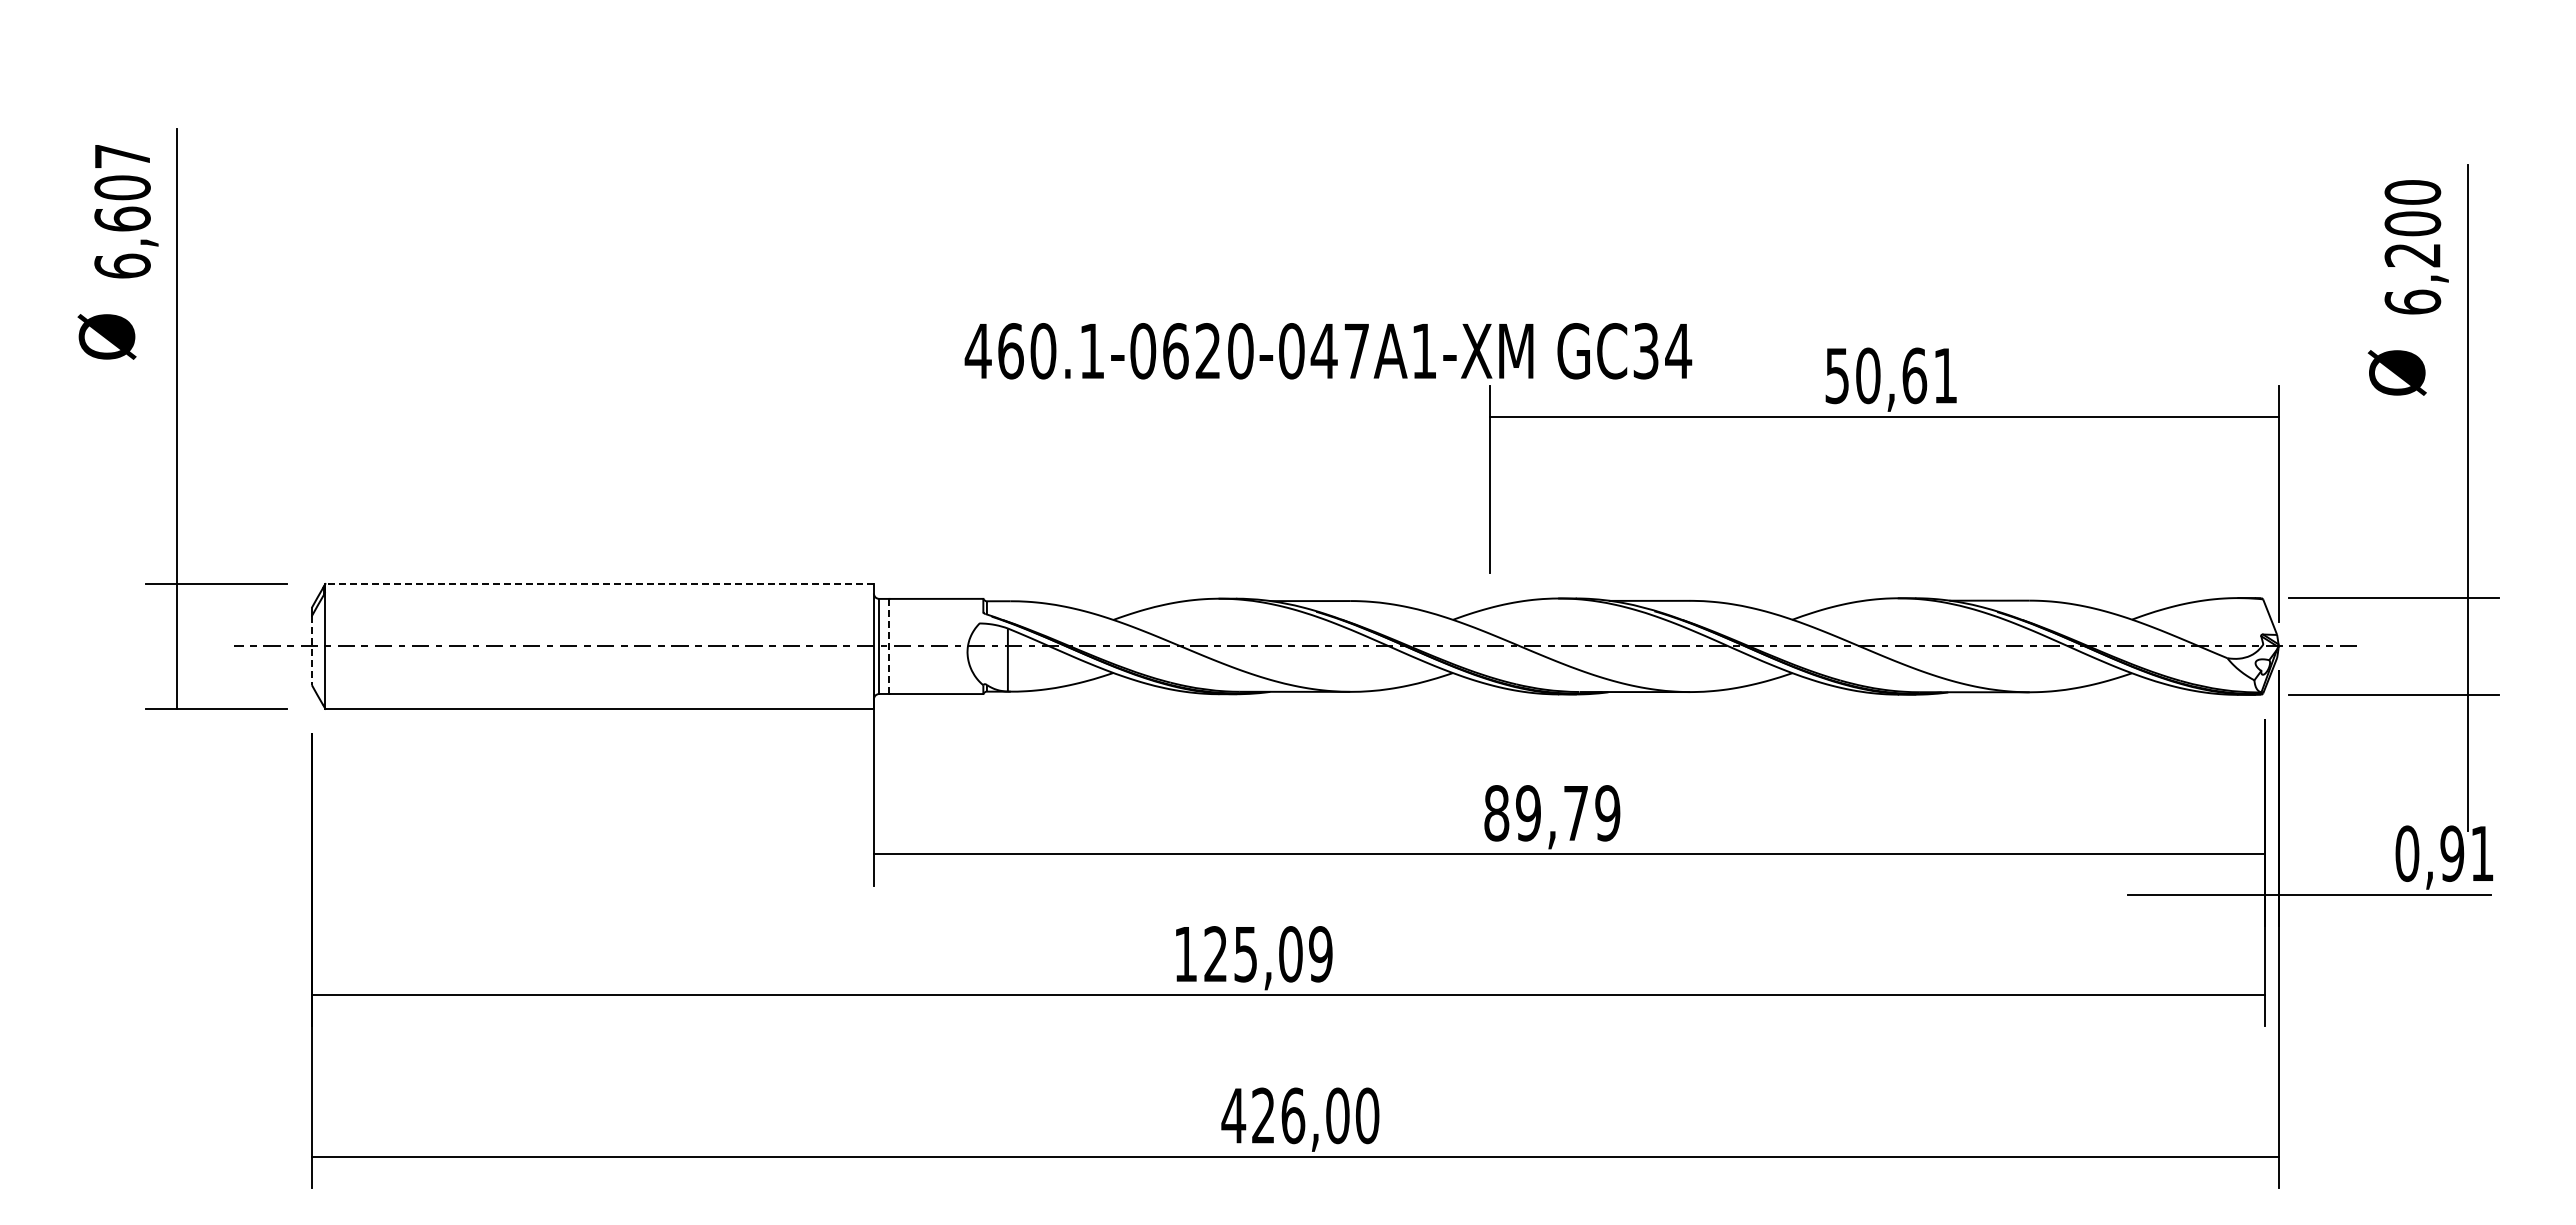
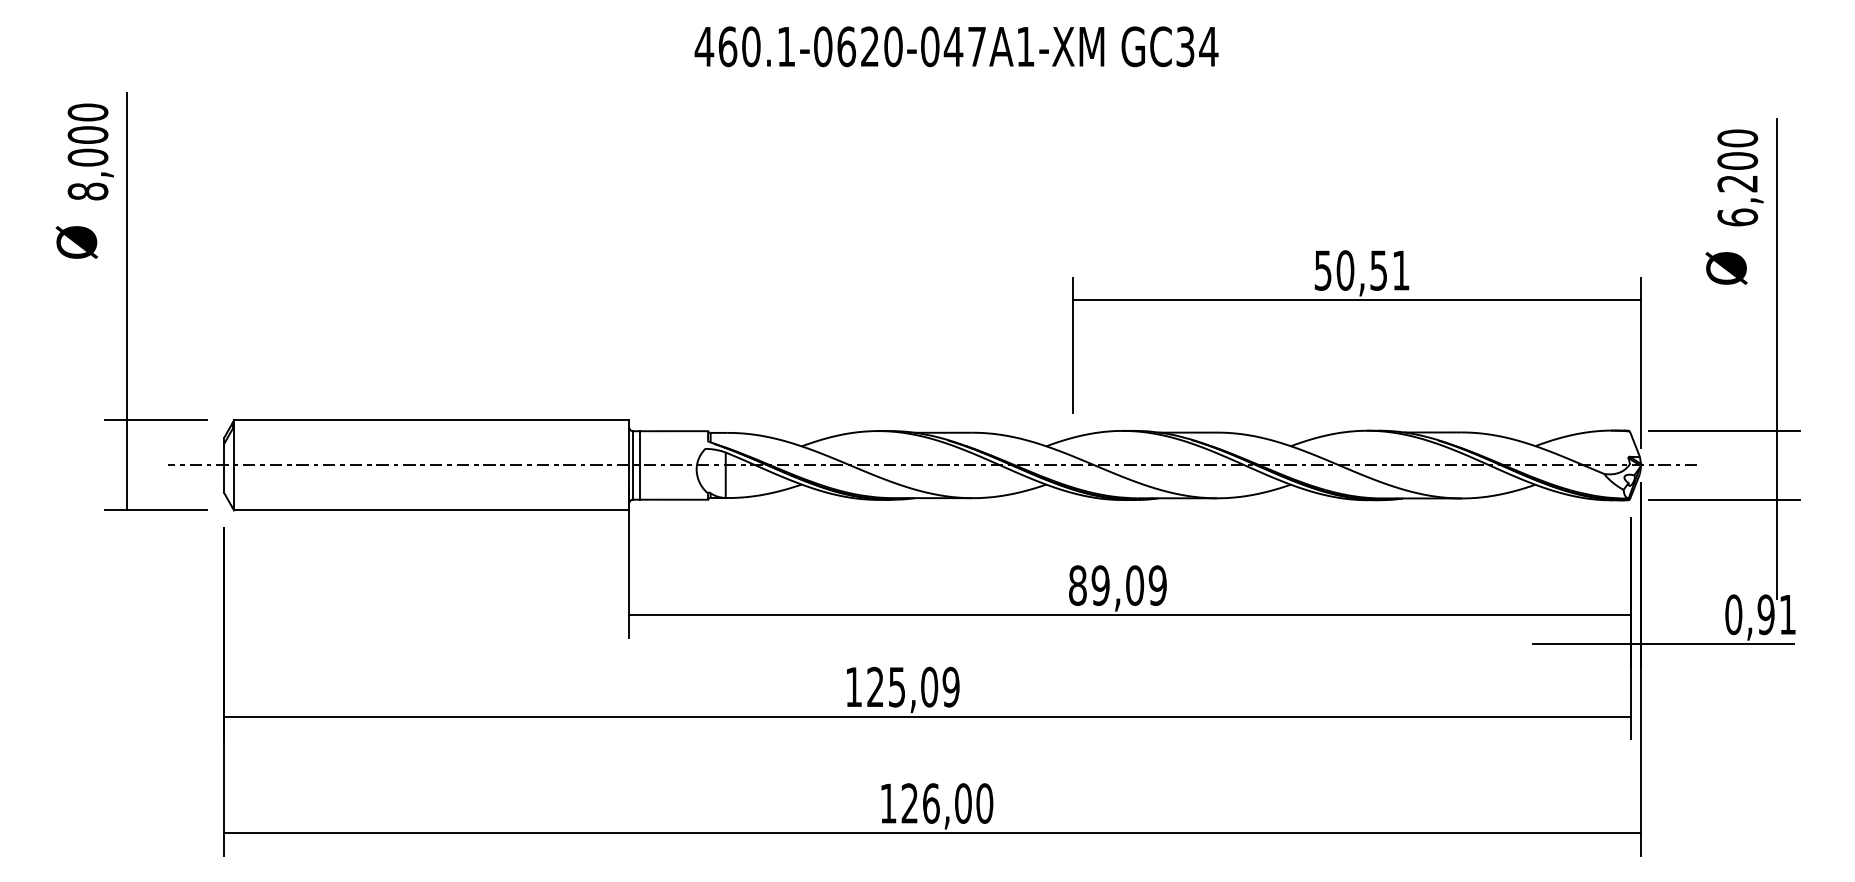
text: (122, 211) -> (87, 152), 6,607 -> 8,000
text: (1328, 351) -> (956, 46), moved
text: (1914, 375) -> (1378, 270), 50,61 -> 50,51
line: (599, 584) -> (431, 420), dashed -> solid
line: (889, 646) -> (640, 465), dashed -> solid
line: (311, 651) -> (224, 469), dashed -> solid
text: (1575, 813) -> (1134, 585), 89,79 -> 89,09
text: (1233, 1115) -> (888, 803), 426,00 -> 126,00

